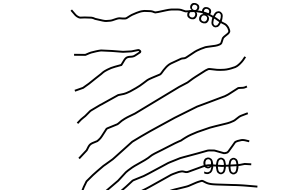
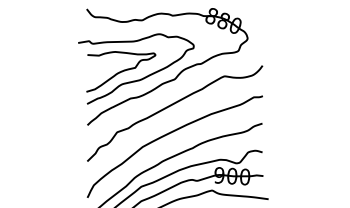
curve: (123, 76) -> (137, 79), added

